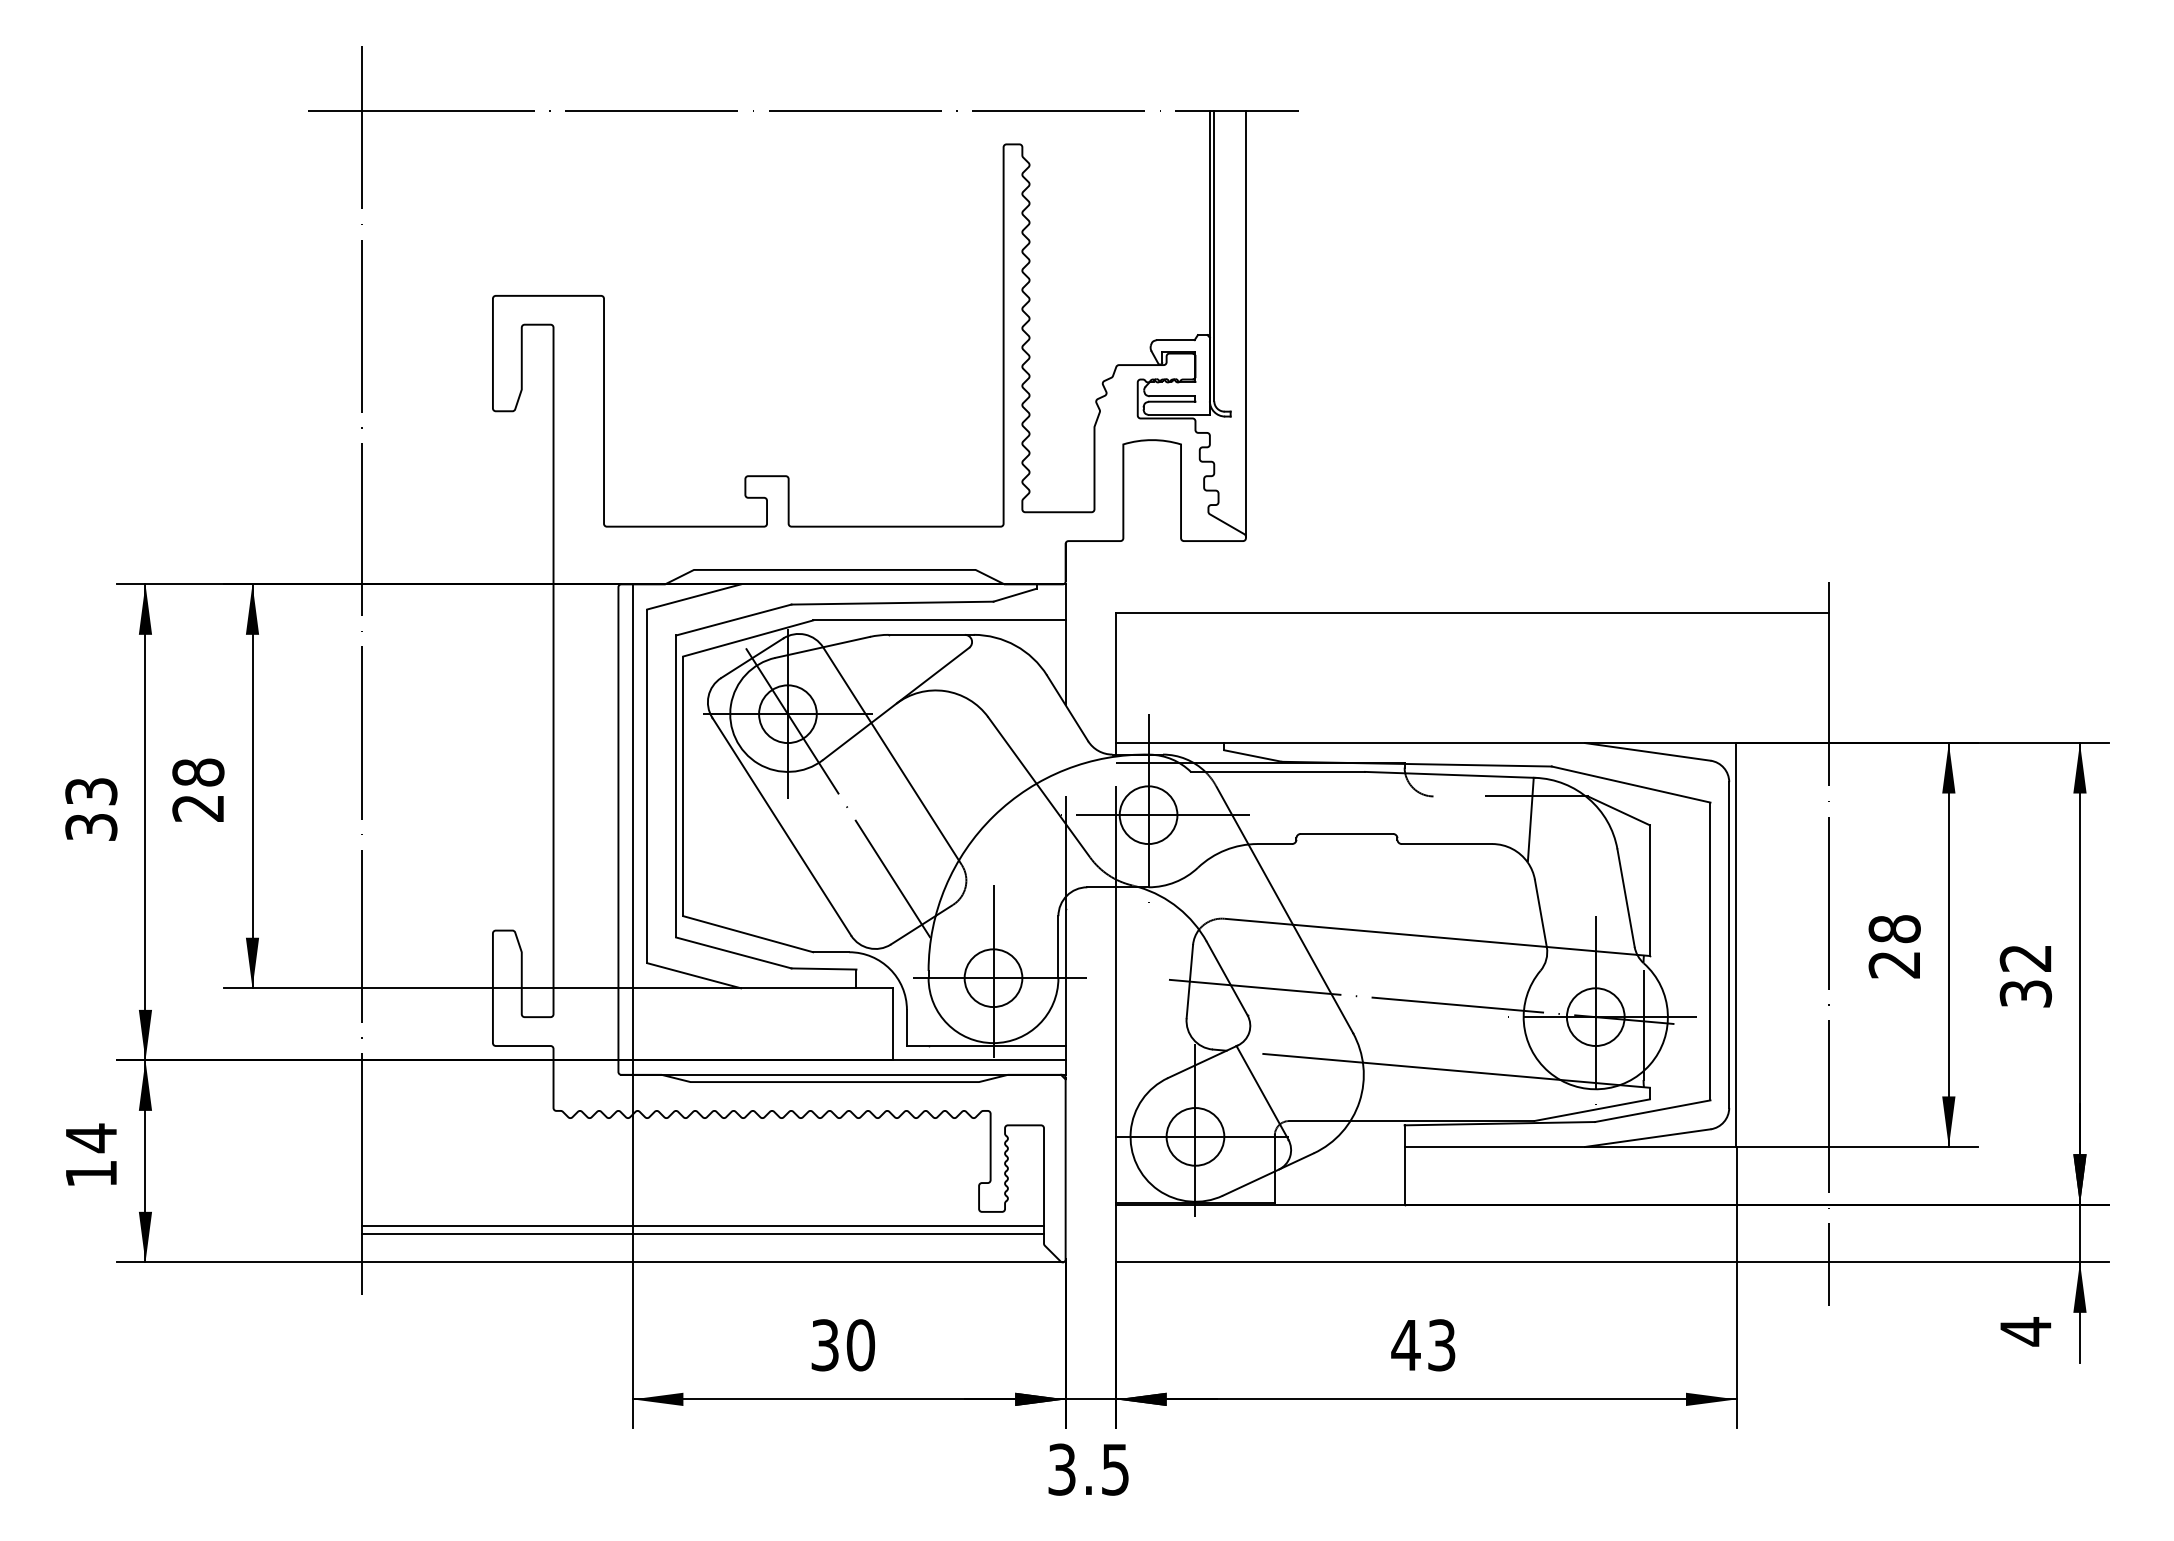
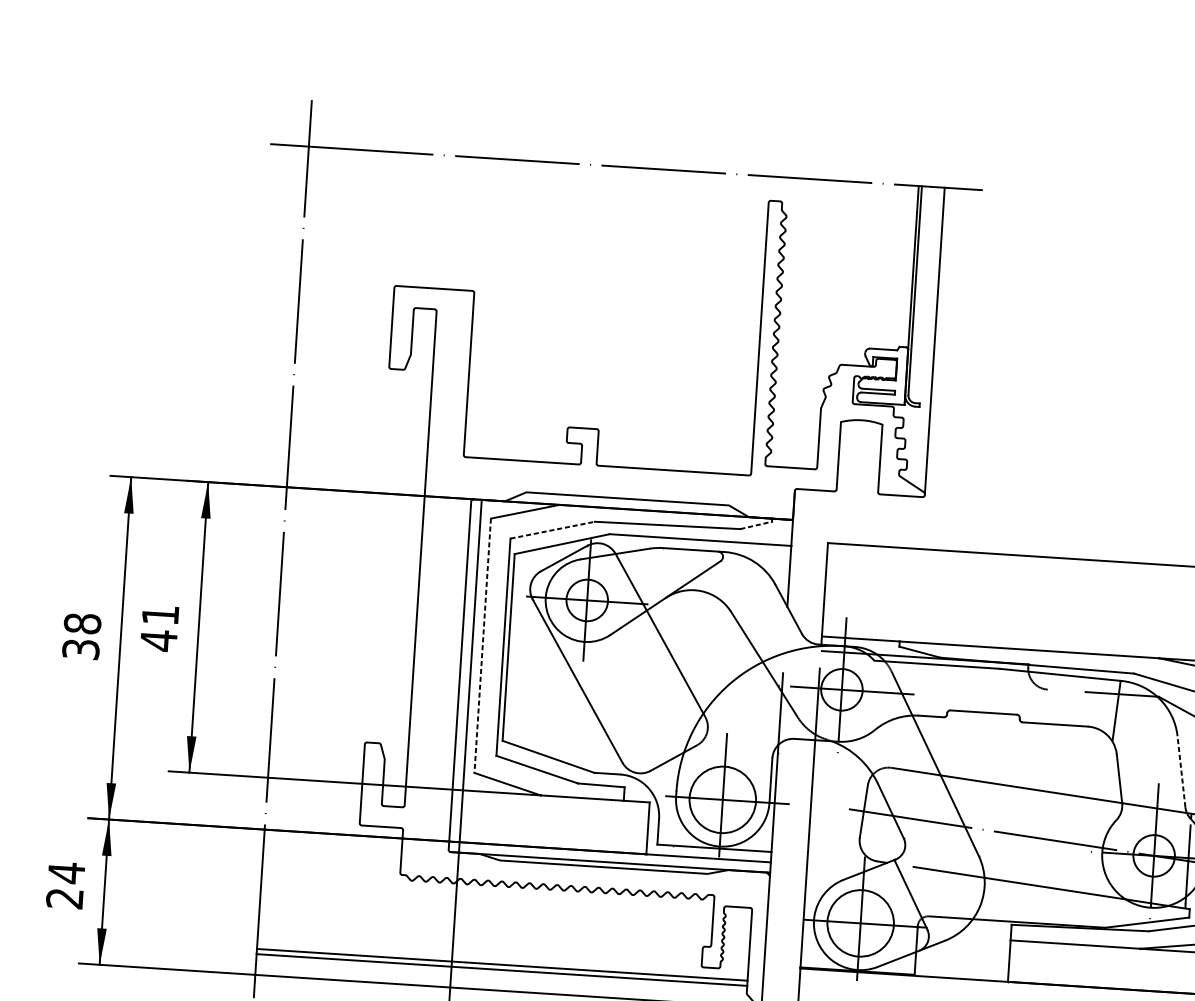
line: (1015, 595) -> (756, 525), solid -> dashed
line: (733, 620) -> (552, 530), solid -> dashed
line: (647, 786) -> (482, 645), solid -> dashed
text: (198, 790) -> (159, 627), 28 -> 41
text: (91, 791) -> (82, 623), 33 -> 38
line: (837, 792) -> (619, 659), removed
line: (1626, 898) -> (1181, 772), solid -> dashed
circle: (993, 978) -> (722, 800), size x1.6
circle: (1195, 1136) -> (860, 923), size x1.6
text: (90, 1174) -> (64, 899), 14 -> 24

